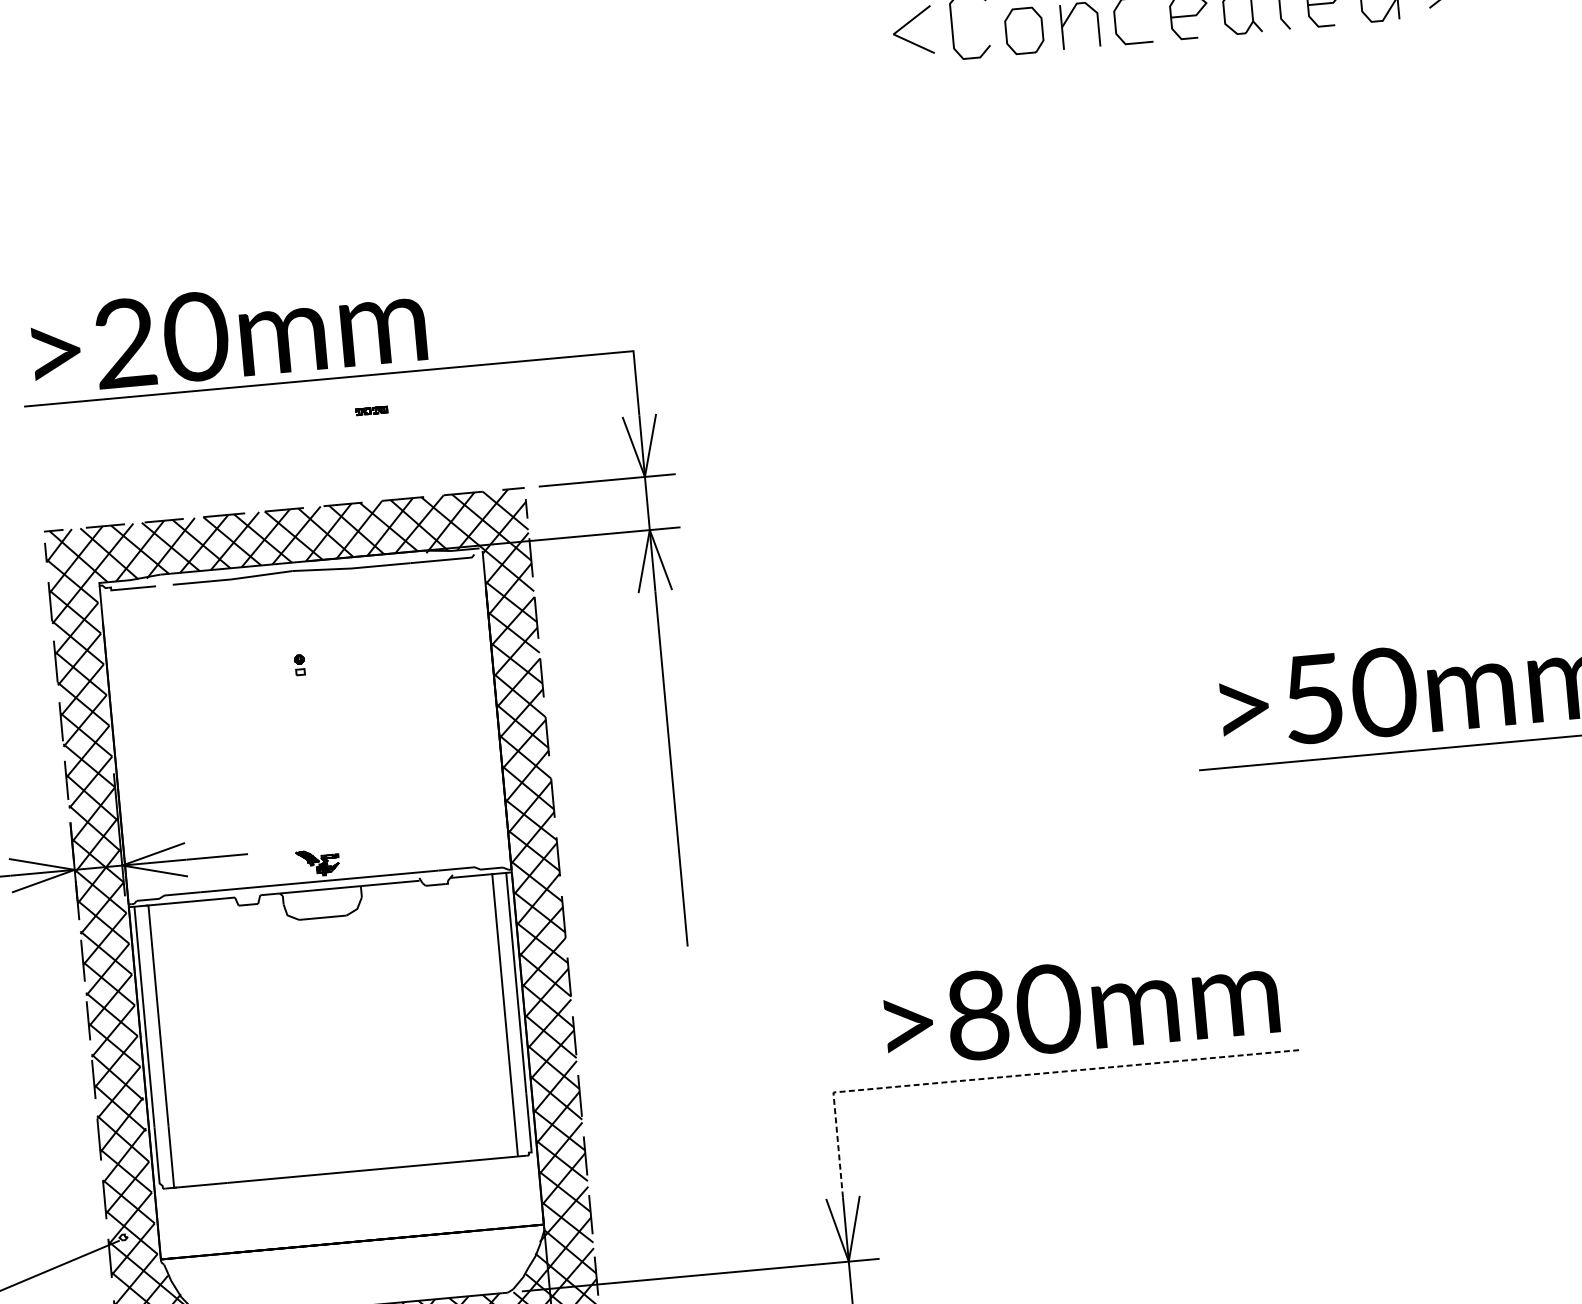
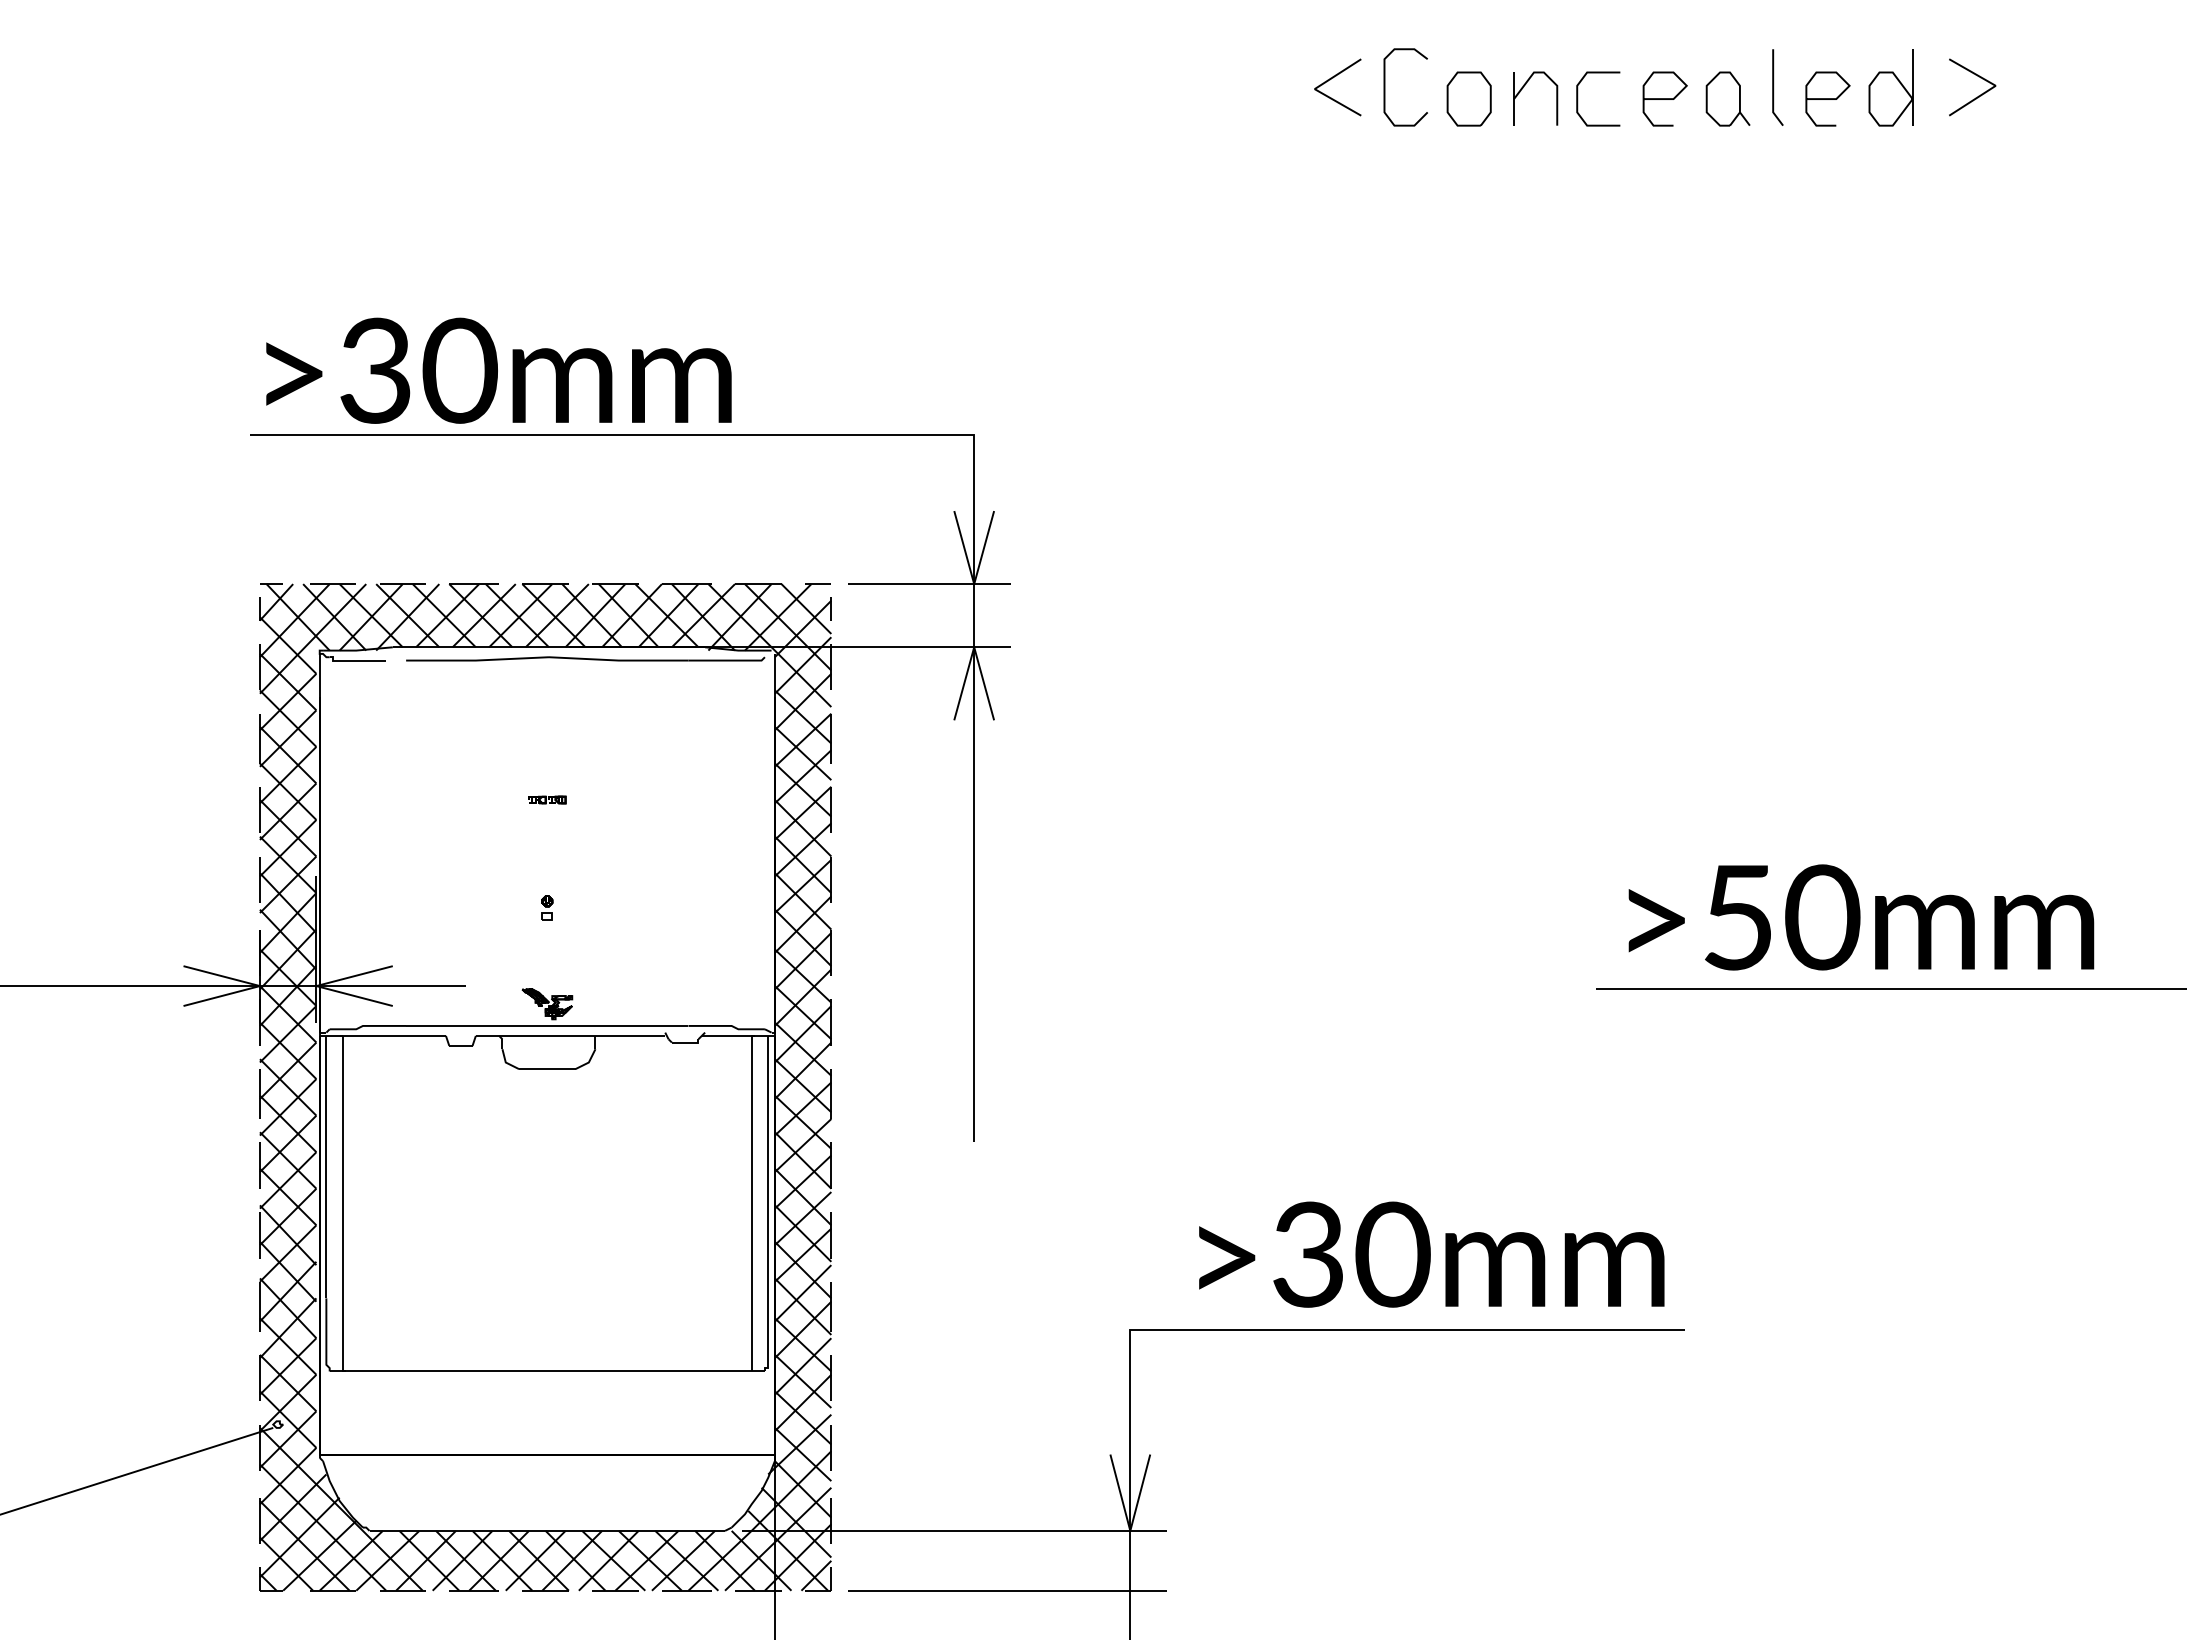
text: (124, 343) -> (375, 370), >20mm -> >30mm
part: (371, 410) -> (547, 799), moved
part: (300, 664) -> (547, 907), moved
text: (977, 1015) -> (1308, 1254), >80mm -> >30mm
line: (1013, 1075) -> (1344, 1329), dashed -> solid

